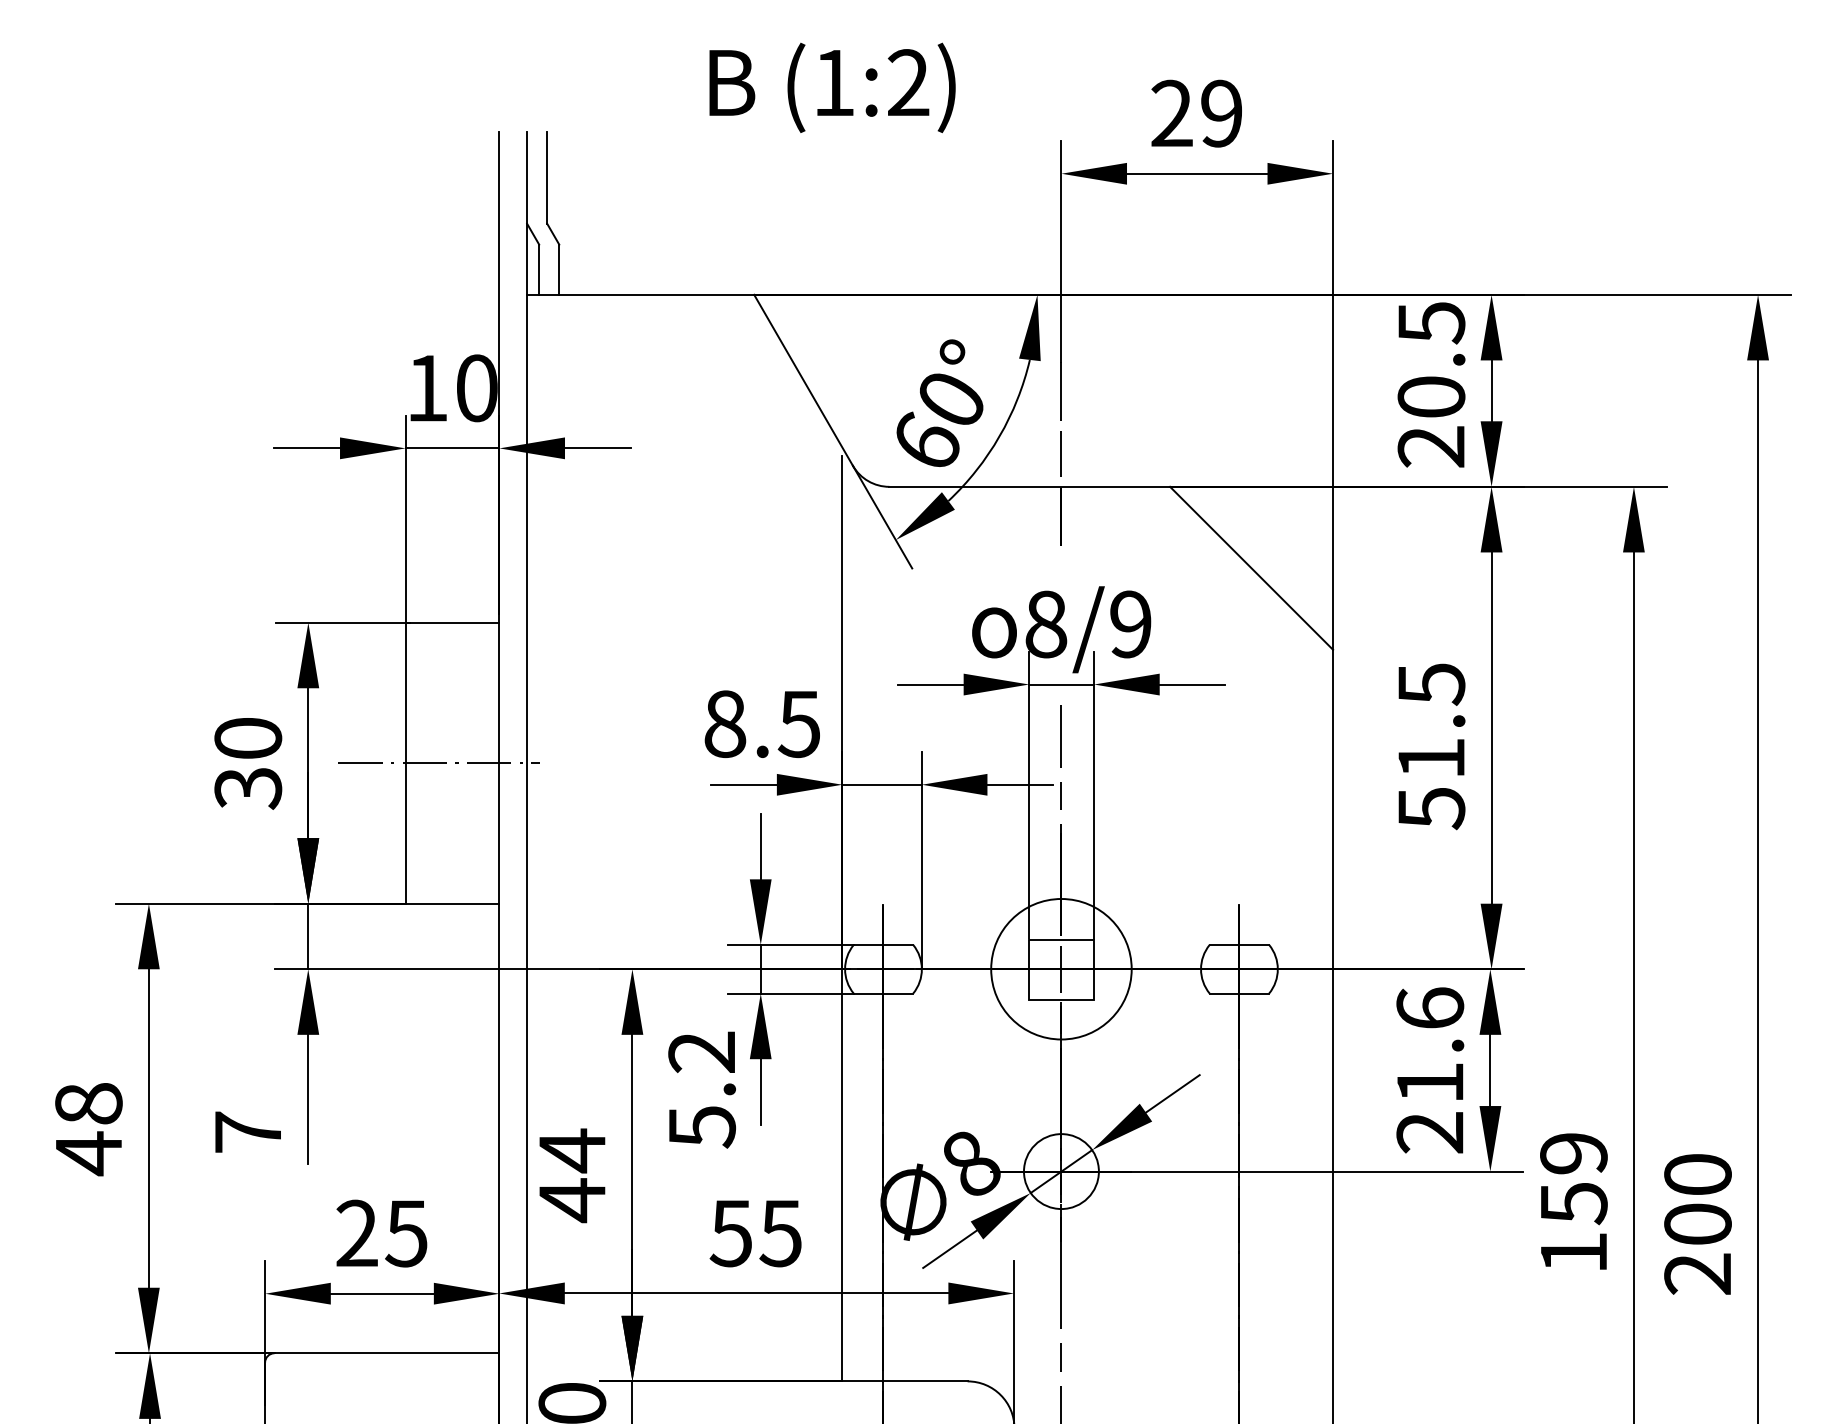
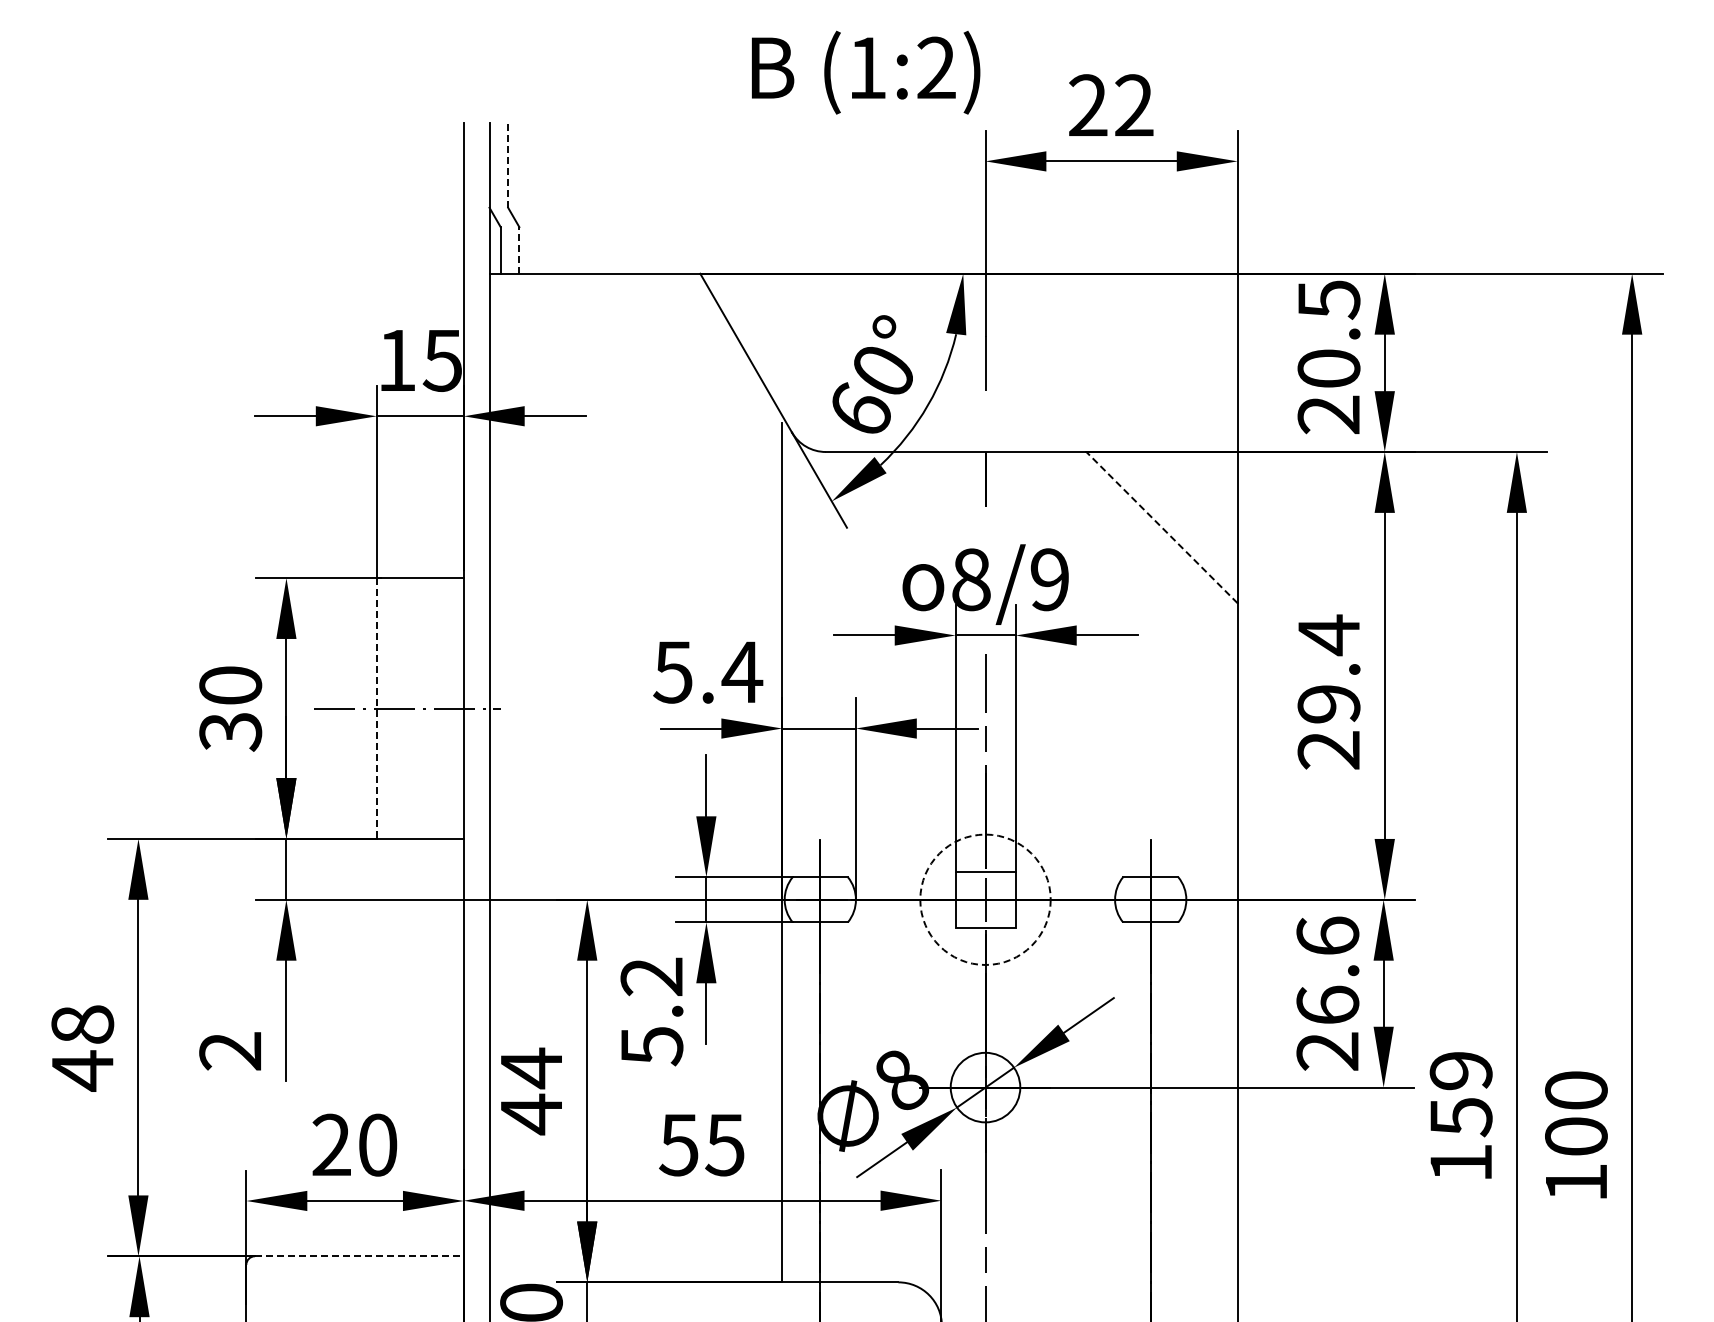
text: (833, 87) -> (866, 72), moved
text: (1221, 113) -> (1134, 105), 29 -> 22
line: (547, 177) -> (508, 164), solid -> dashed
line: (559, 268) -> (519, 249), solid -> dashed
text: (476, 388) -> (442, 360), 10 -> 15
line: (1061, 453) -> (985, 421), removed
line: (1252, 568) -> (1162, 527), solid -> dashed
text: (763, 724) -> (708, 672), 8.5 -> 5.4
text: (1430, 745) -> (1328, 692), 51.5 -> 29.4
line: (405, 764) -> (376, 709), solid -> dashed
circle: (1061, 968) -> (985, 899), solid -> dashed
text: (1429, 1082) -> (1327, 1004), 21.6 -> 26.6
text: (248, 1132) -> (230, 1051), 7 -> 2
text: (406, 1232) -> (377, 1144), 25 -> 20
text: (1697, 1273) -> (1575, 1182), 200 -> 100
line: (387, 1353) -> (359, 1256), solid -> dashed

